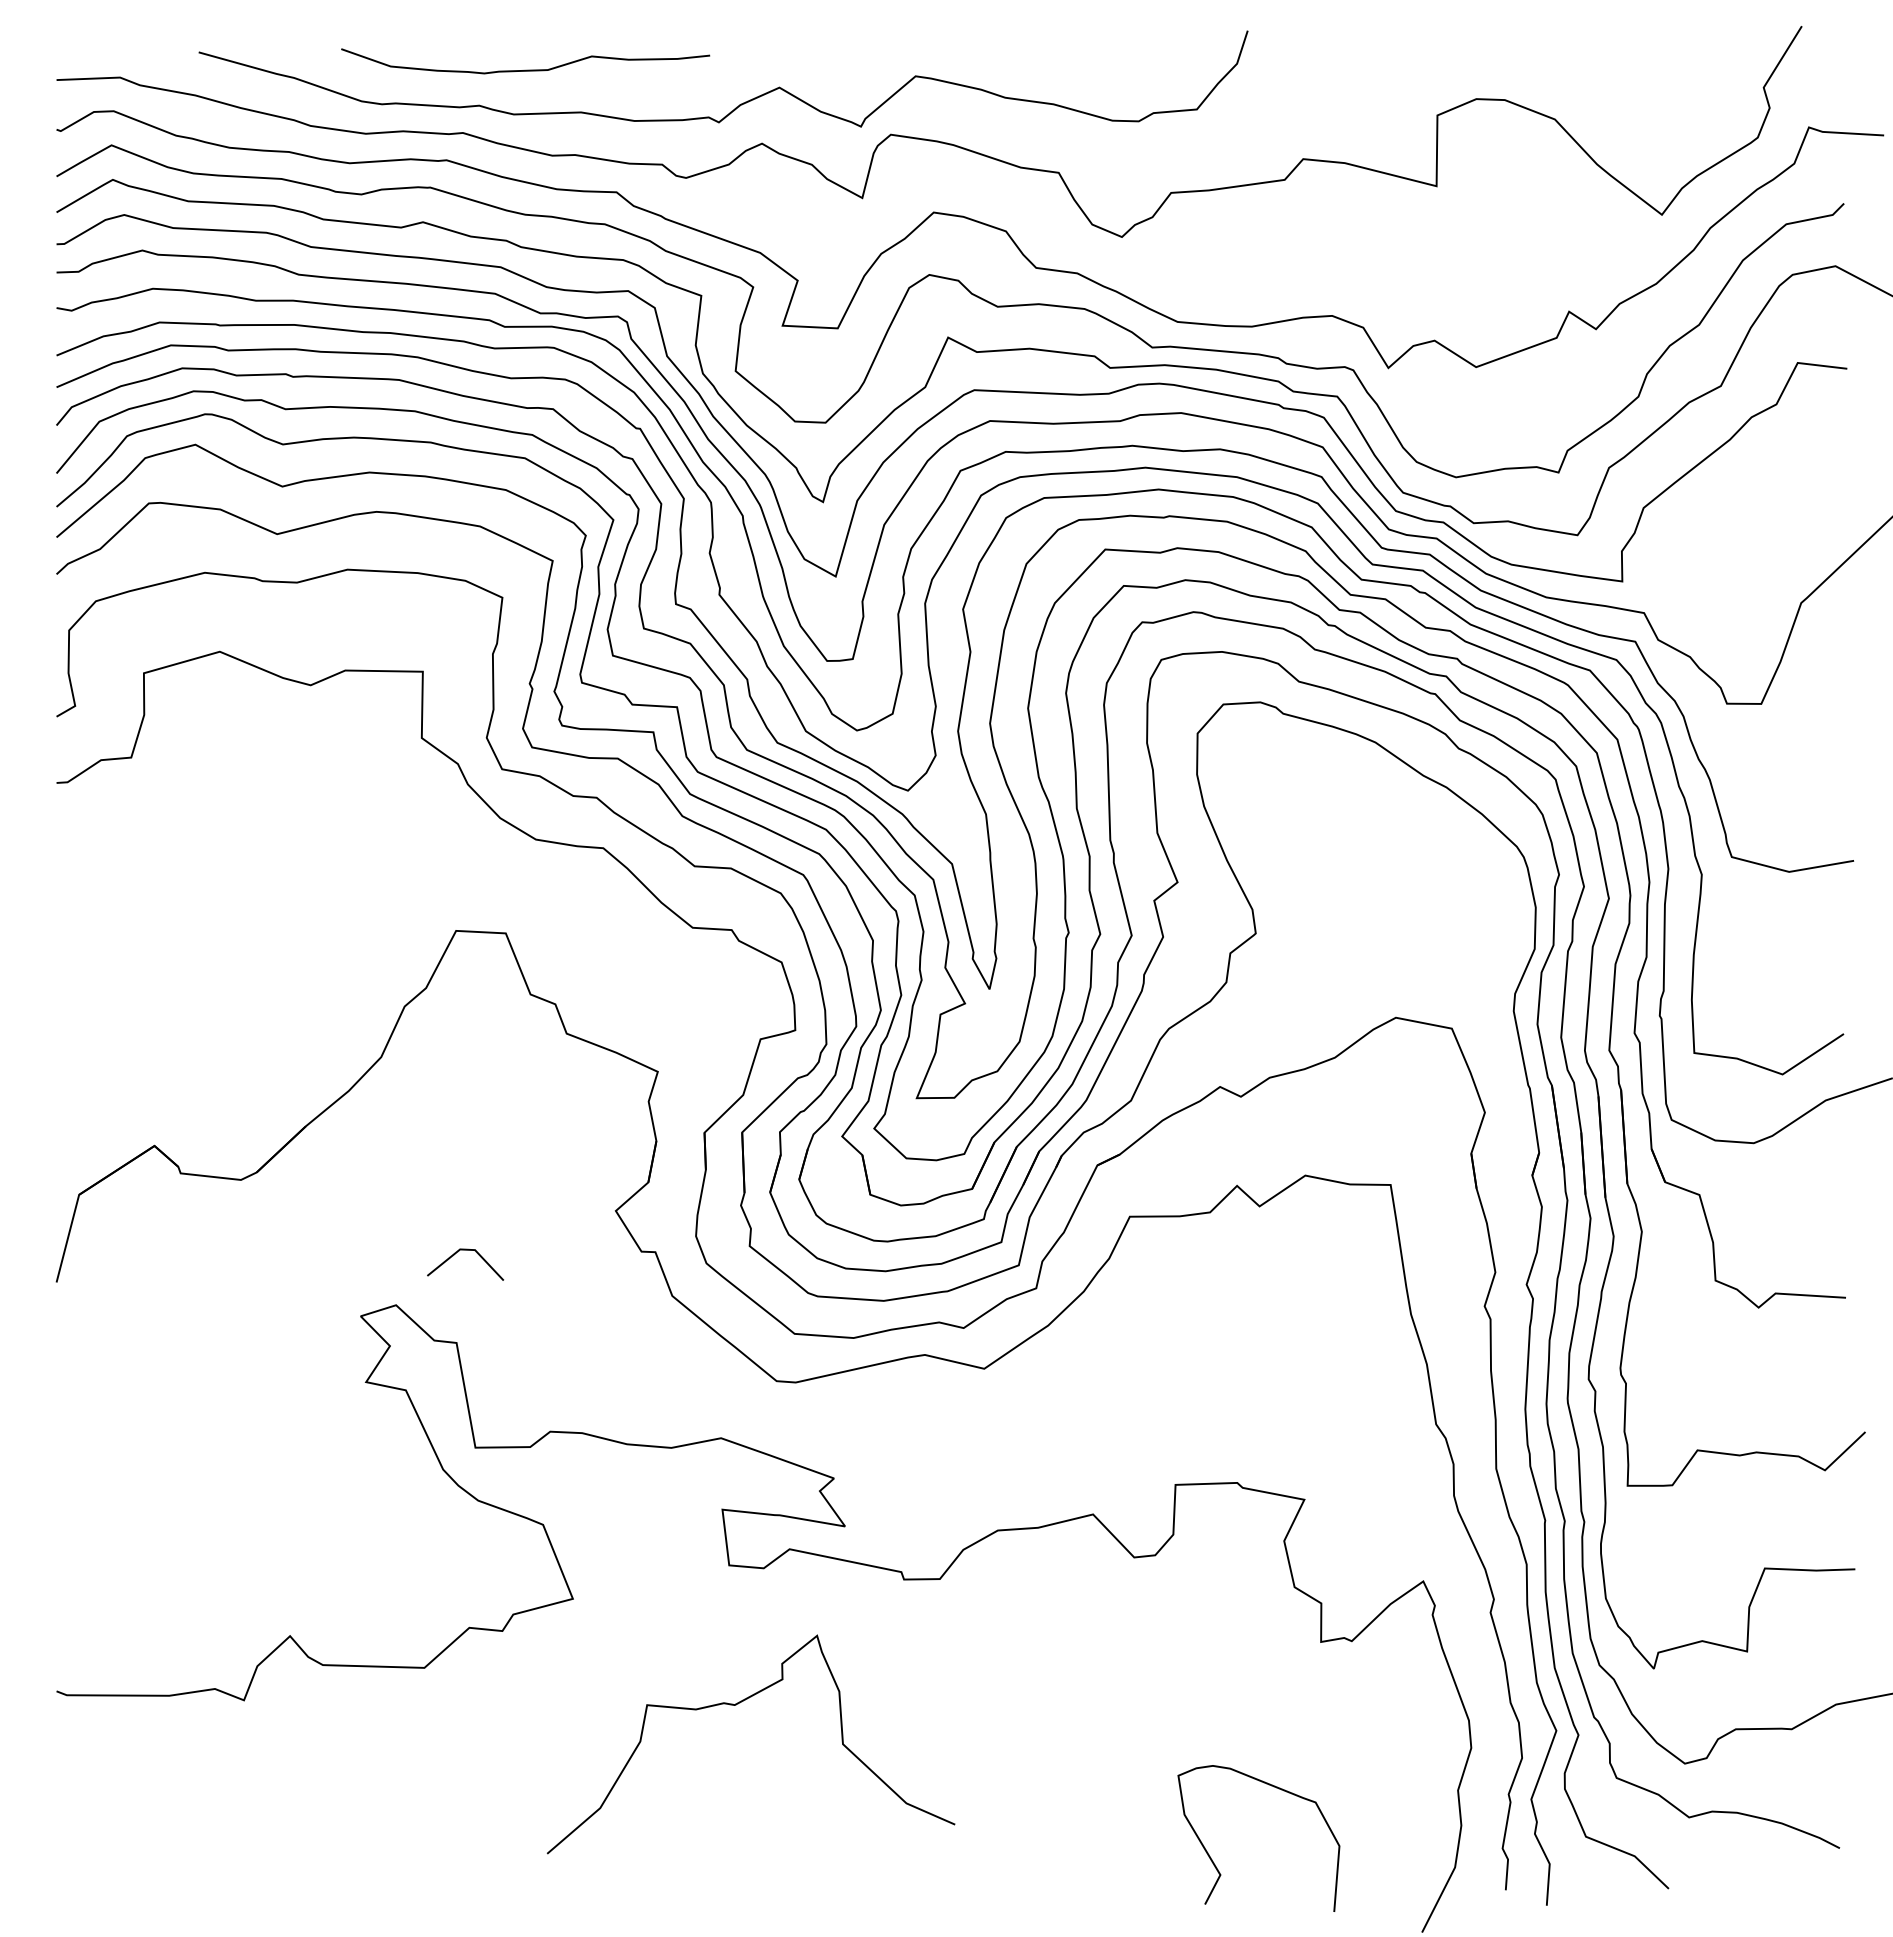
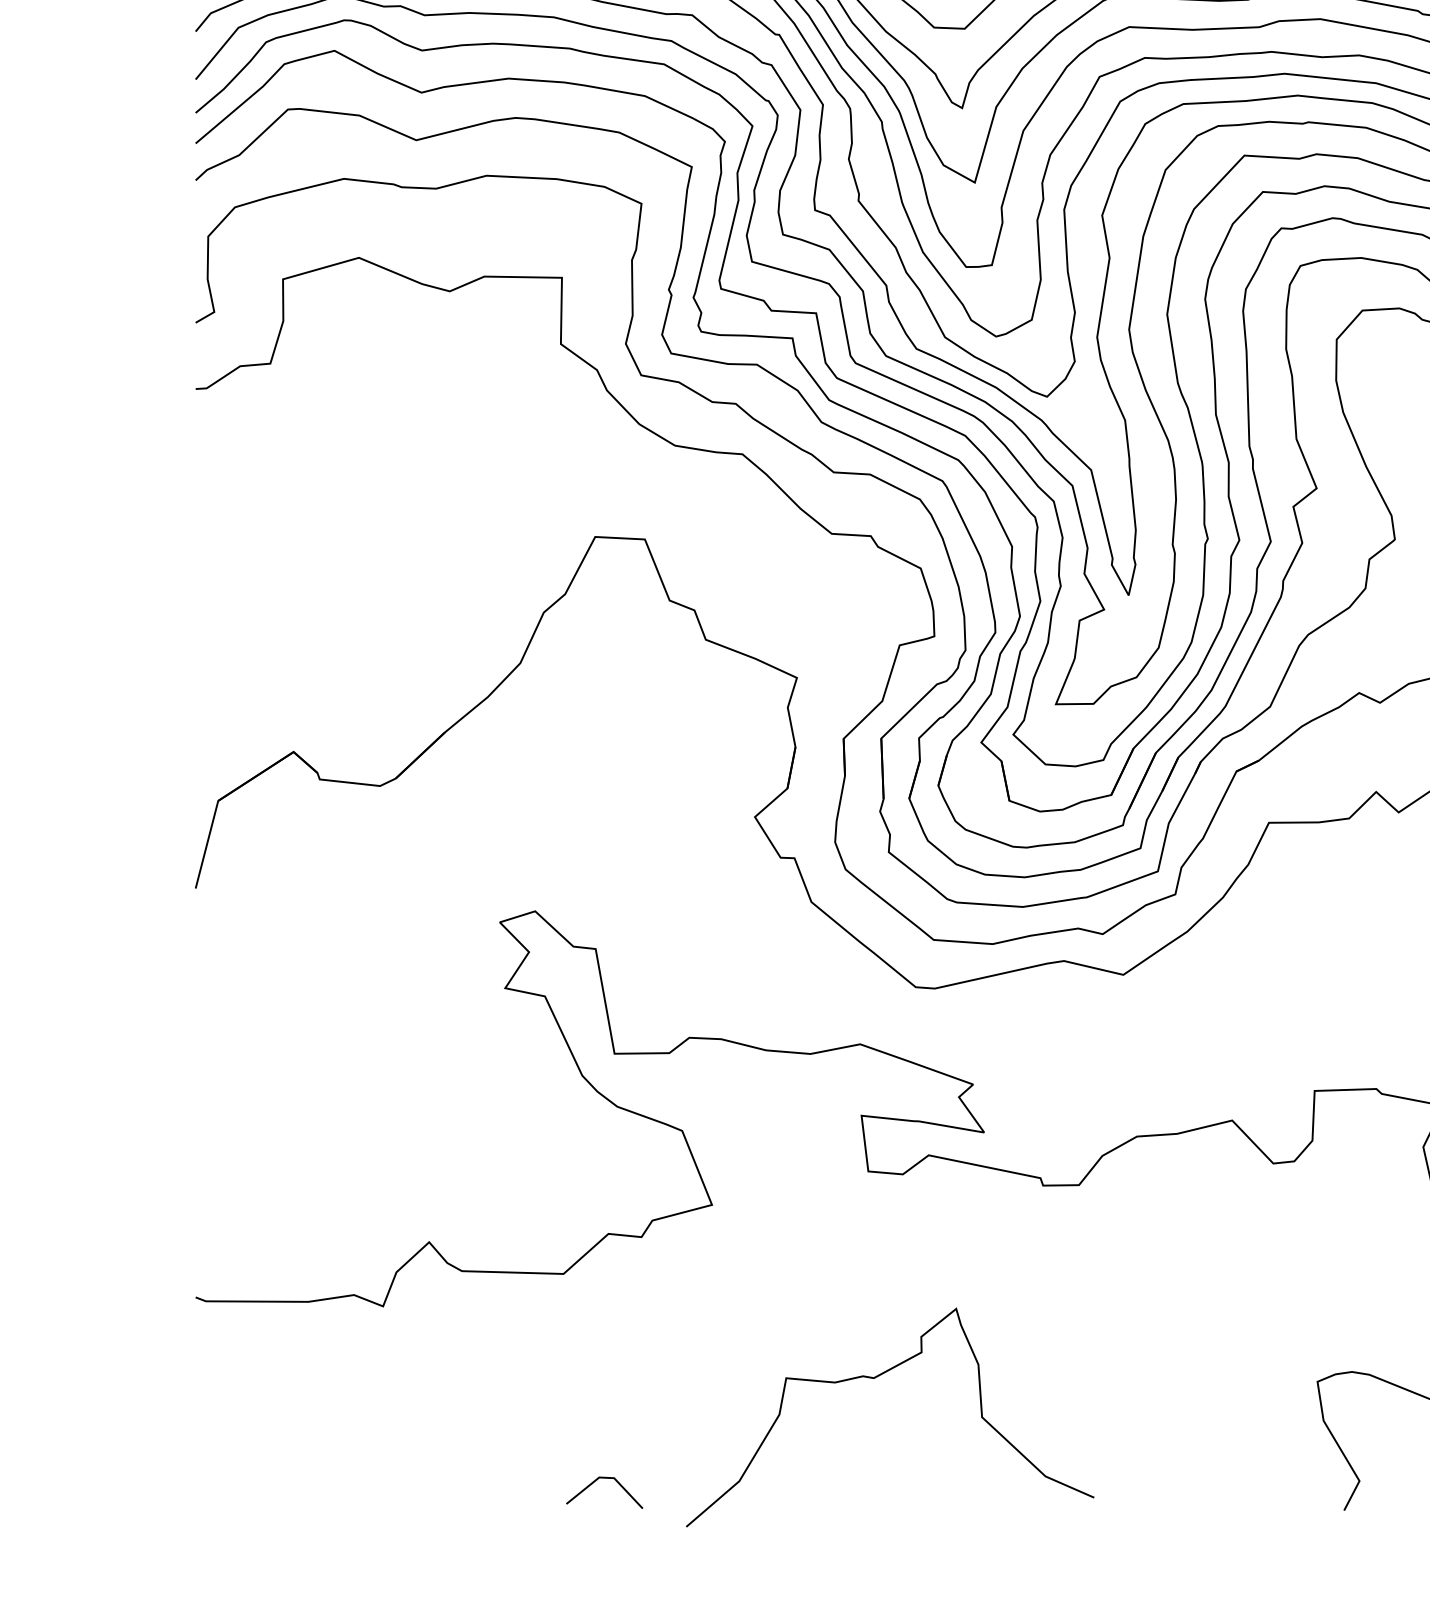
line: (465, 1250) -> (604, 1478), moved
curve: (736, 1705) -> (875, 1378), moved

